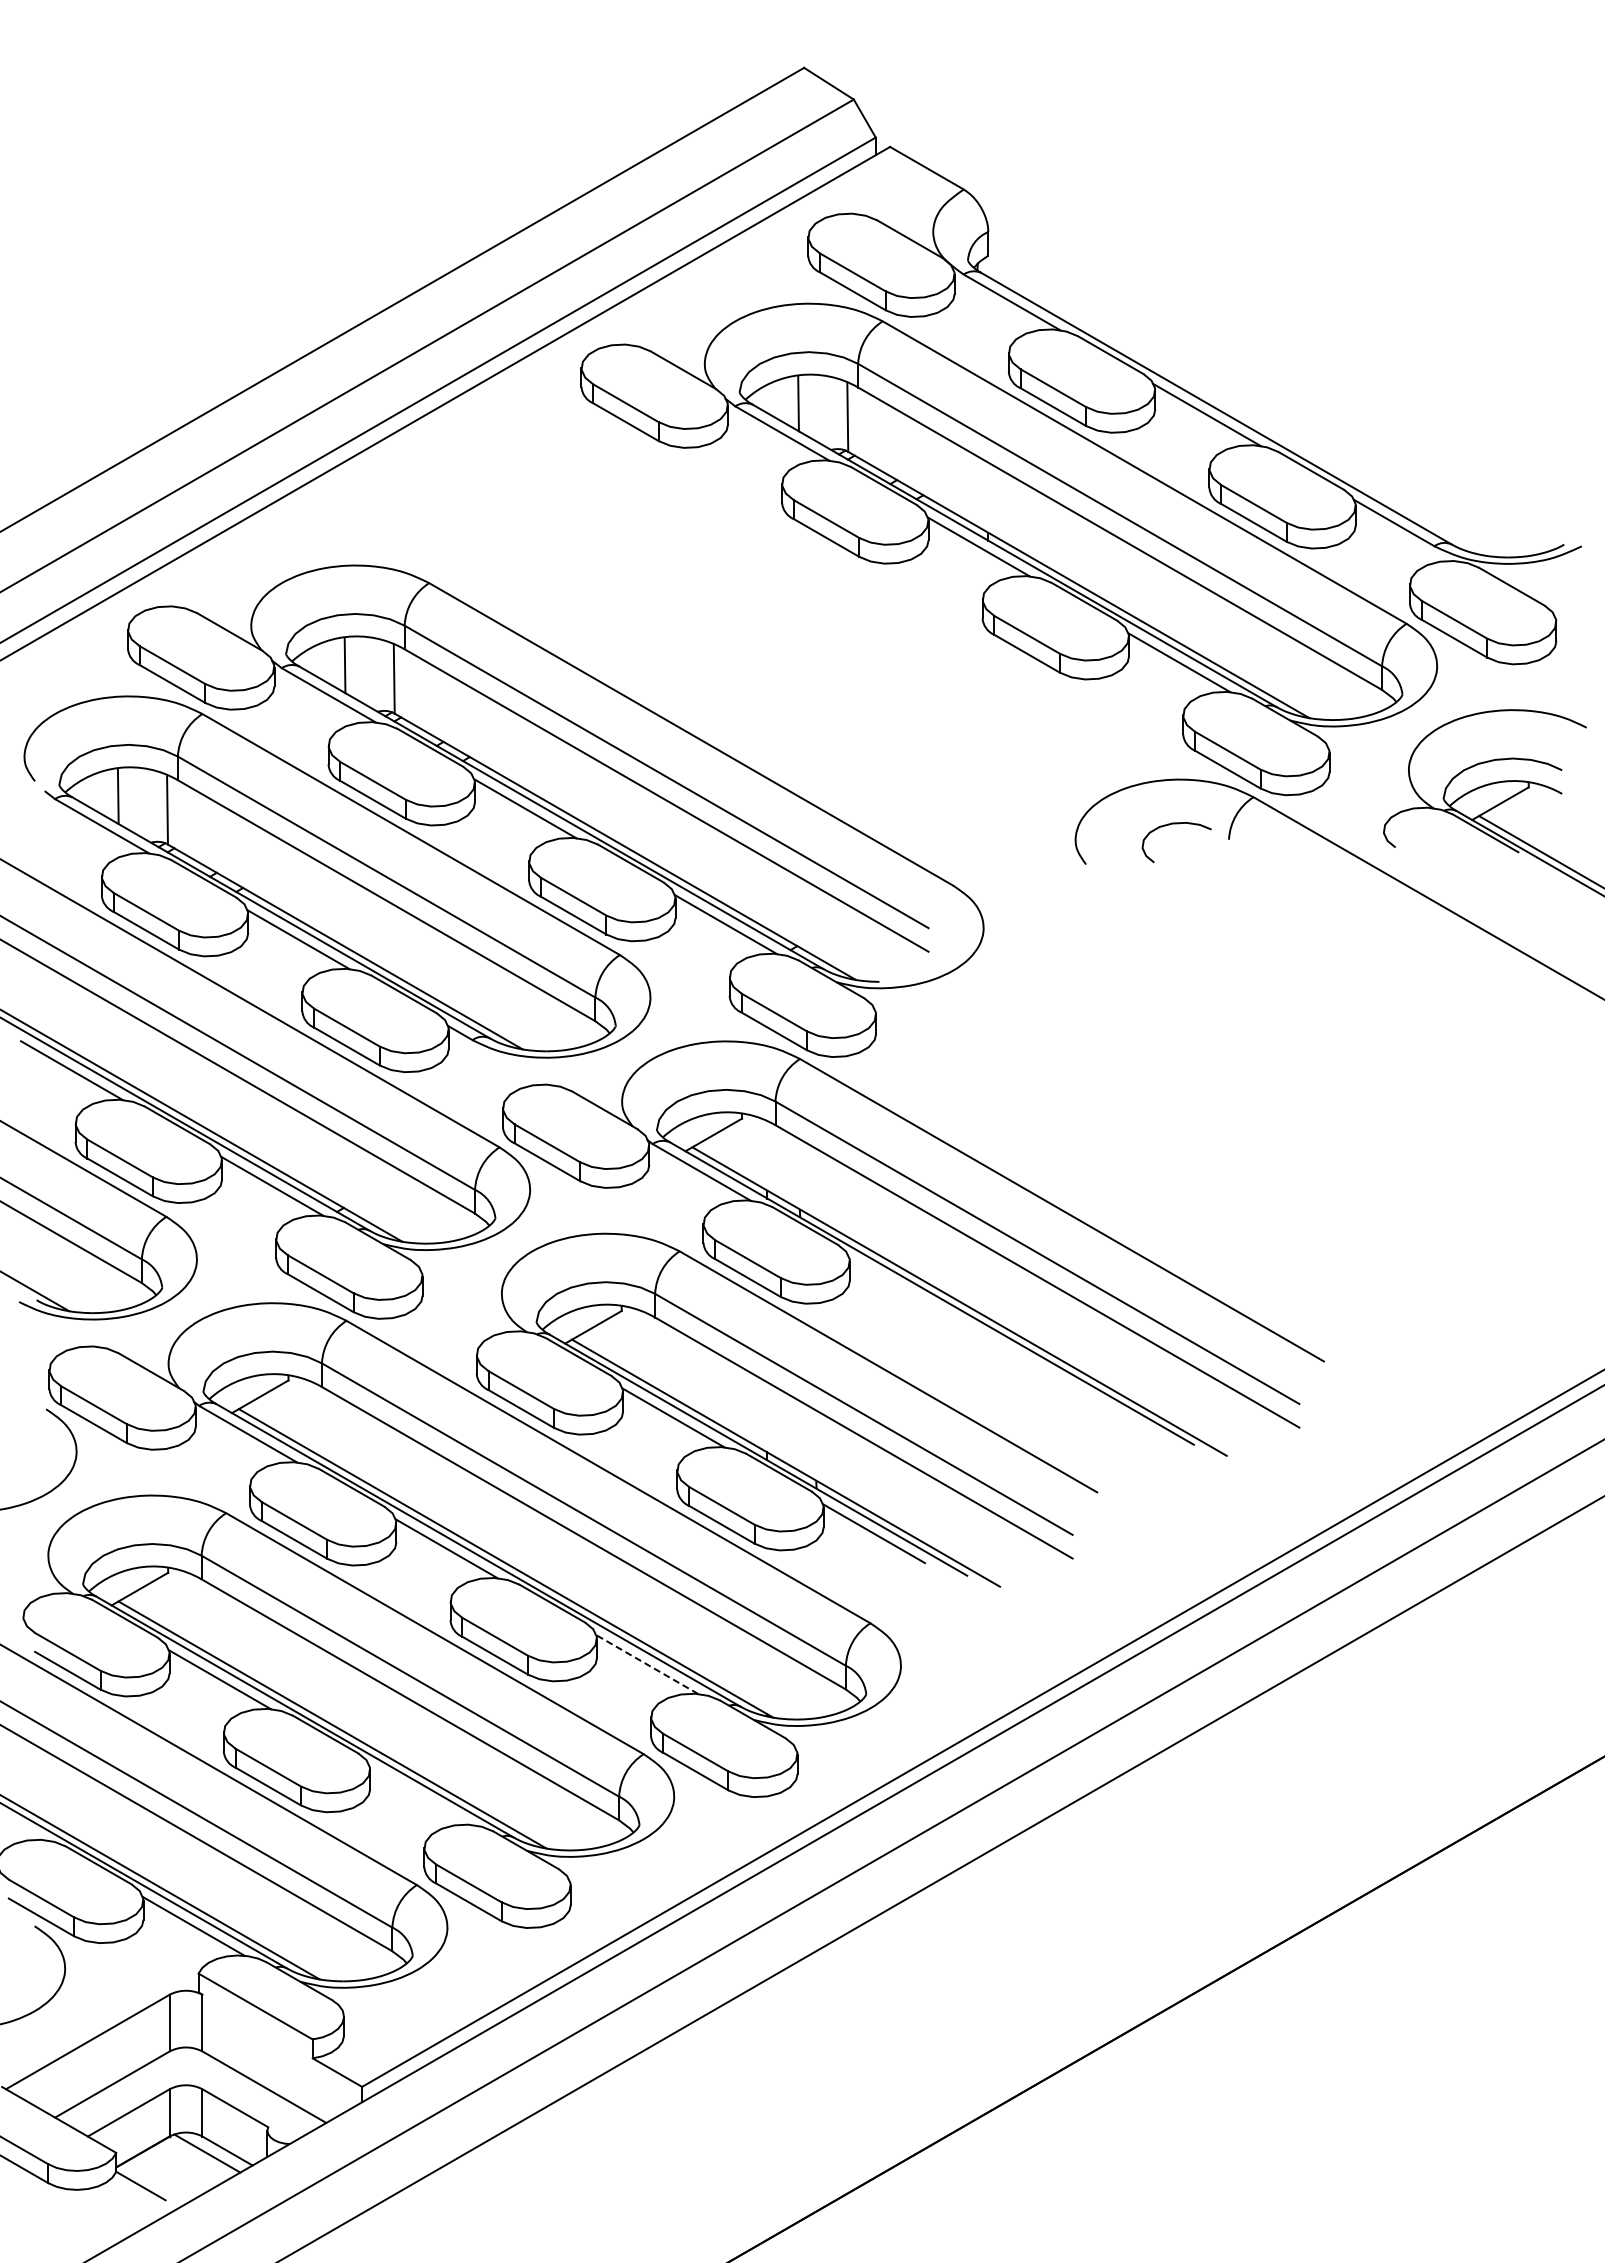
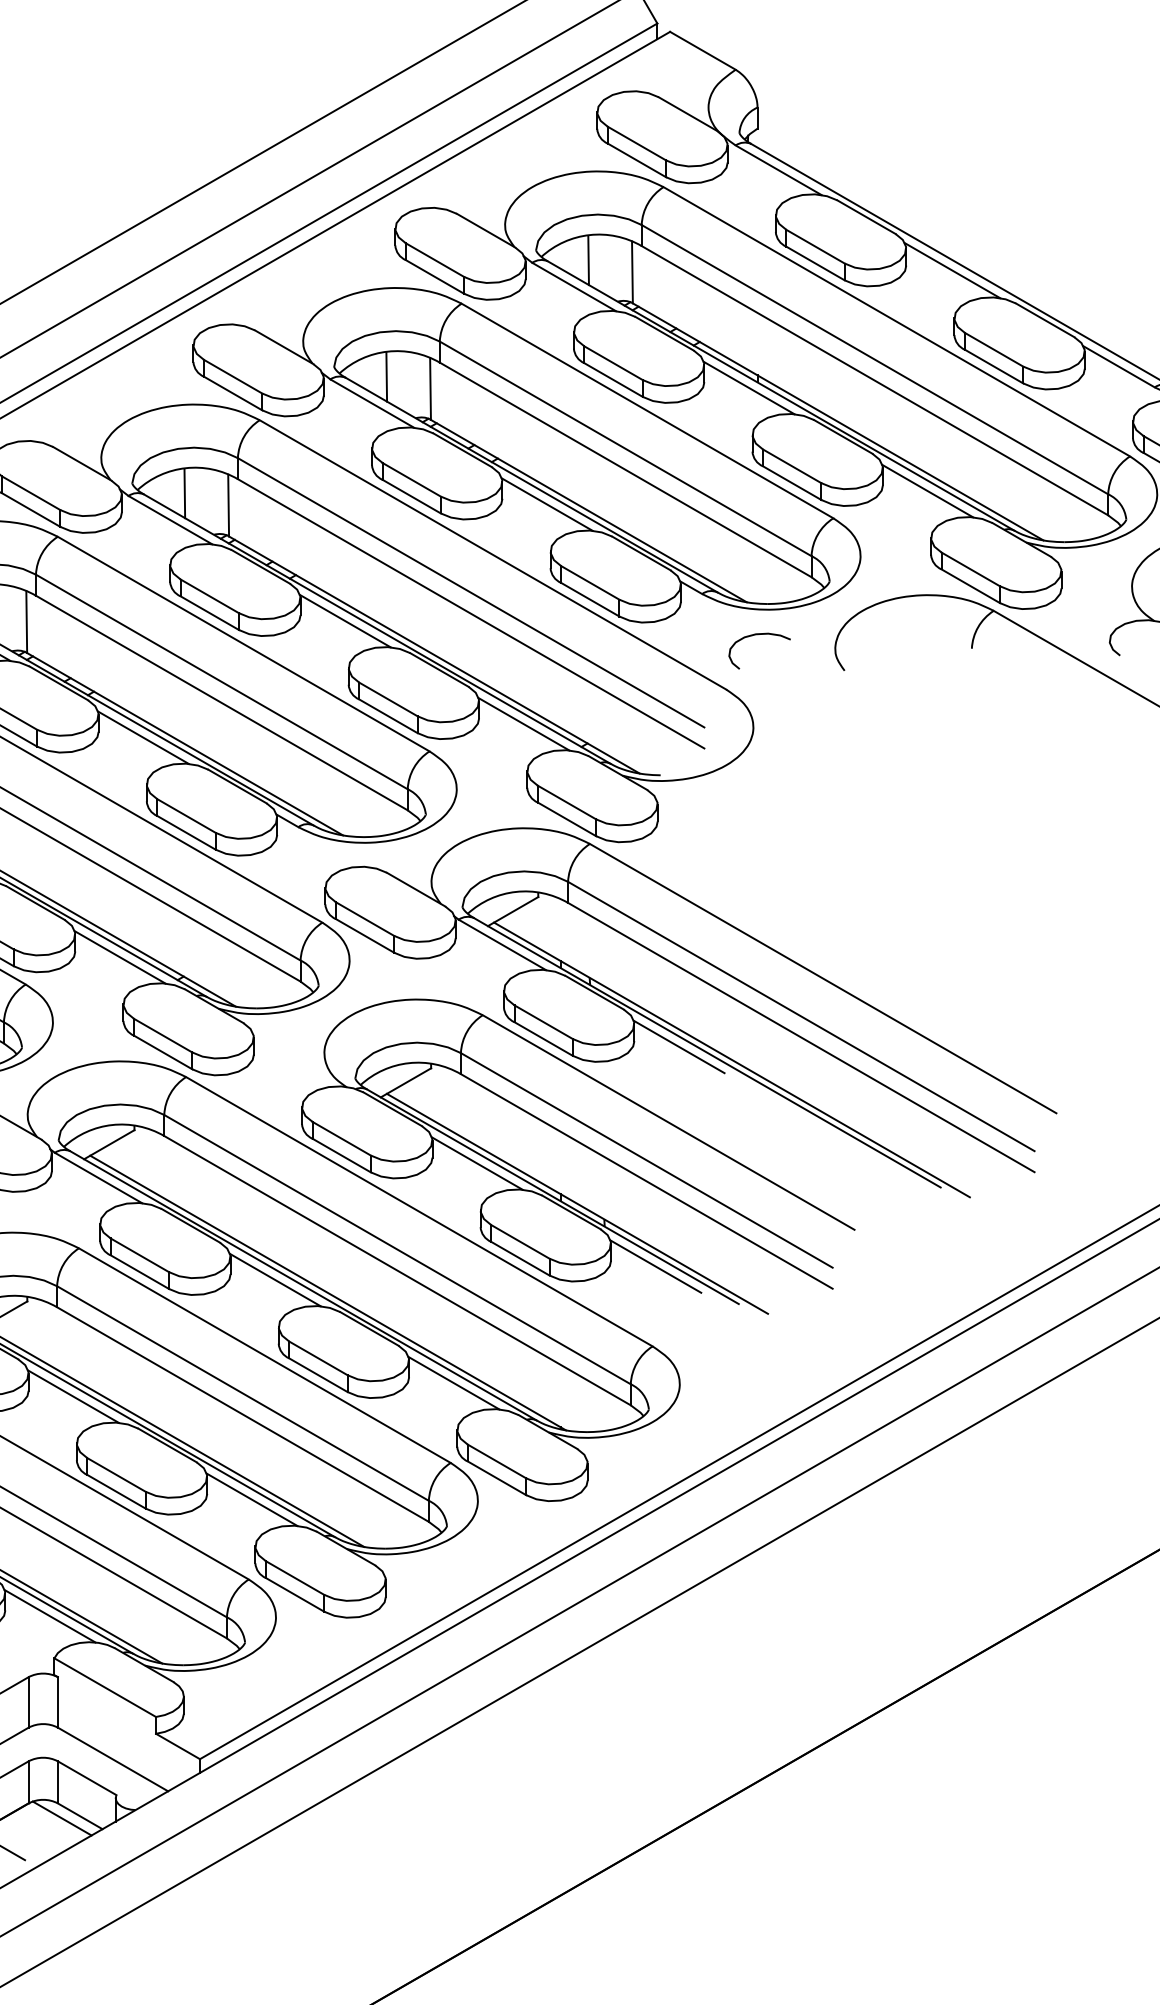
part: (728, 622) -> (526, 455), added
curve: (1176, 824) -> (759, 635), moved
line: (900, 1286) -> (679, 1046), added
line: (647, 1664) -> (454, 1383), dashed -> solid
line: (420, 1795) -> (251, 1499), added

